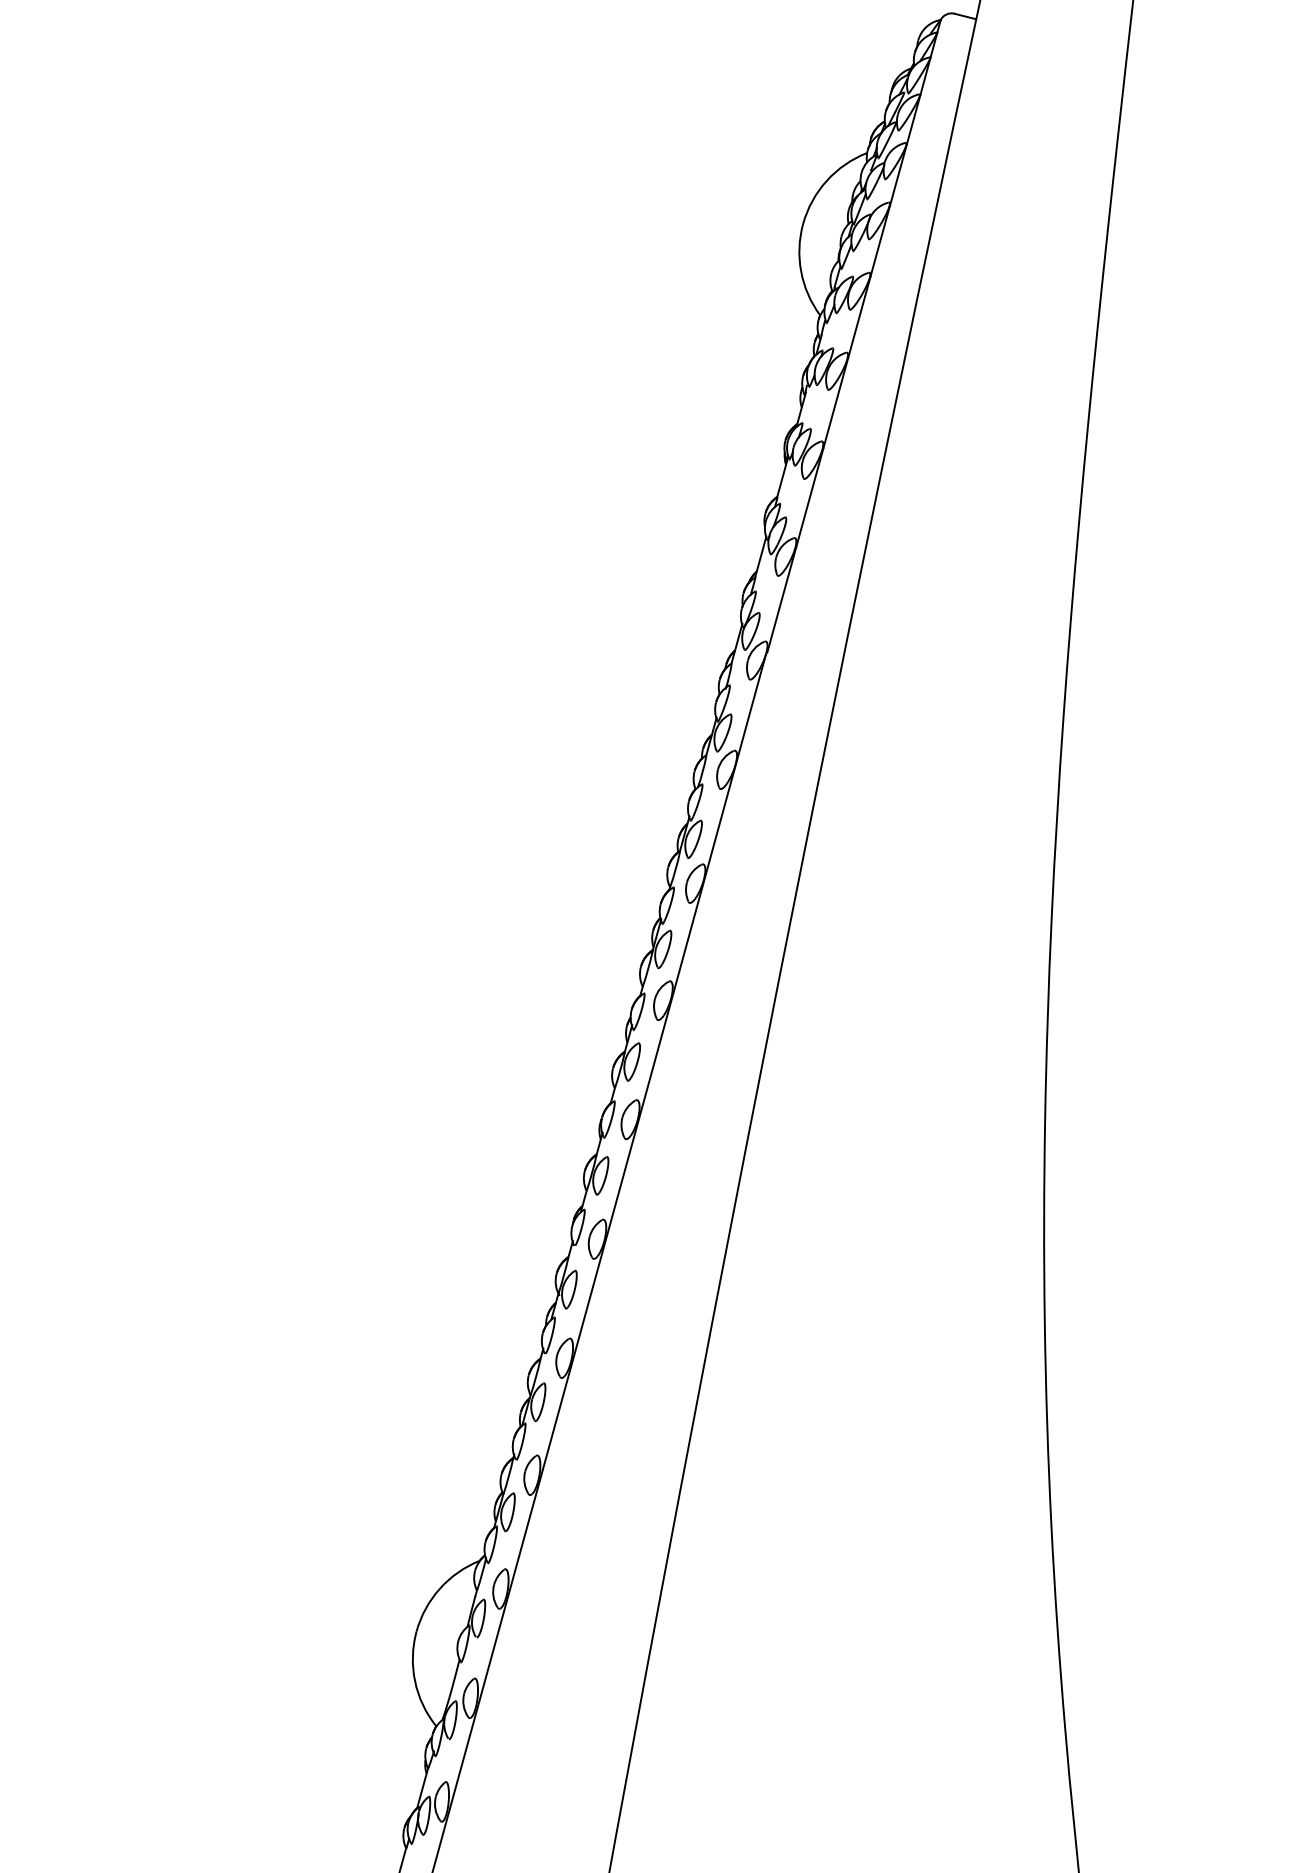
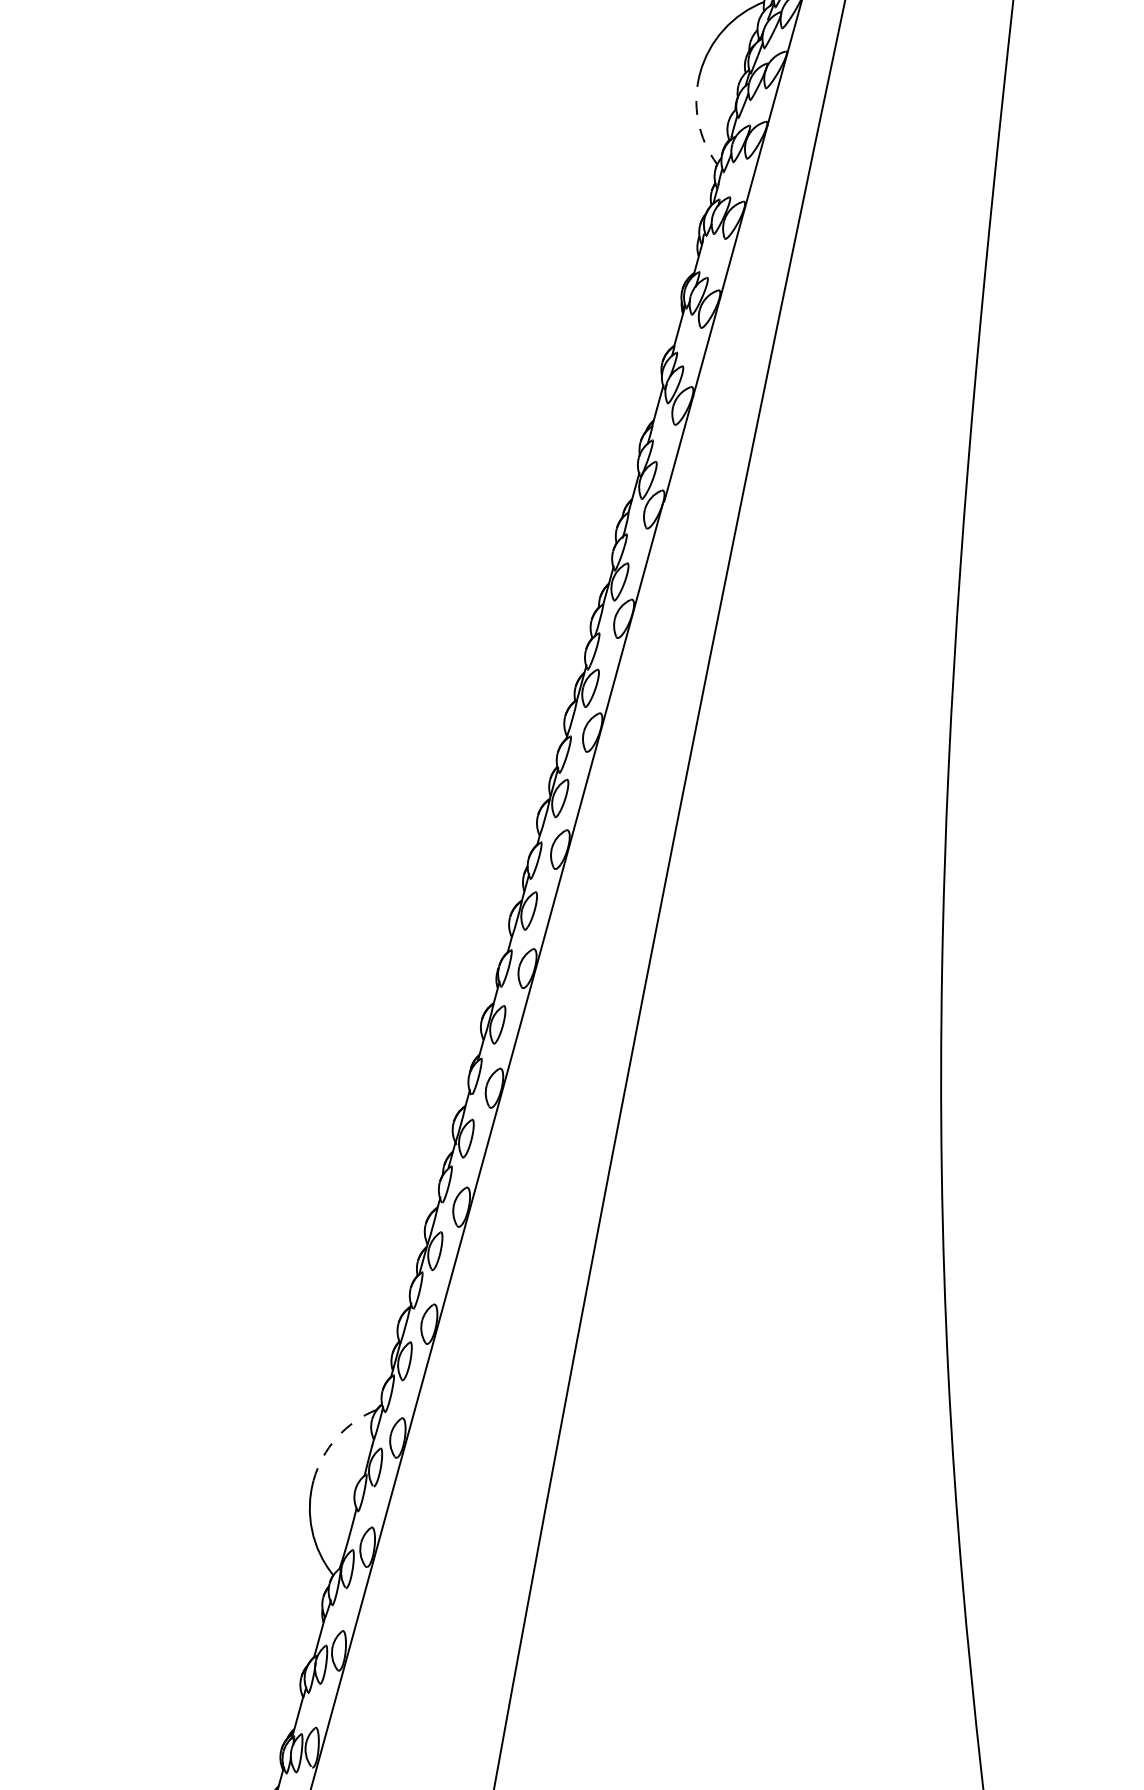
arc: (801, 271) -> (698, 120), solid -> dashed
arc: (439, 1588) -> (336, 1437), solid -> dashed

